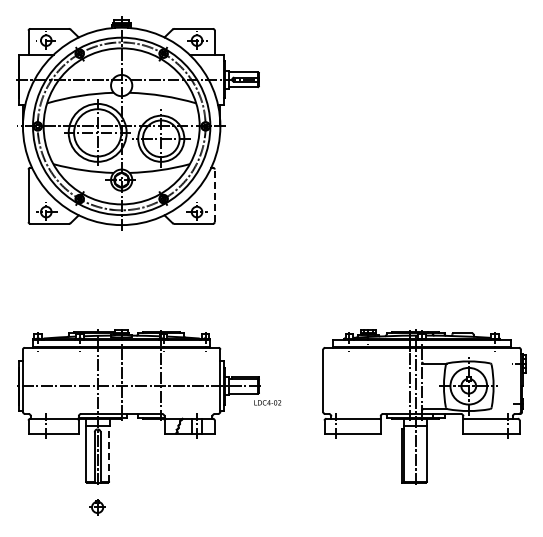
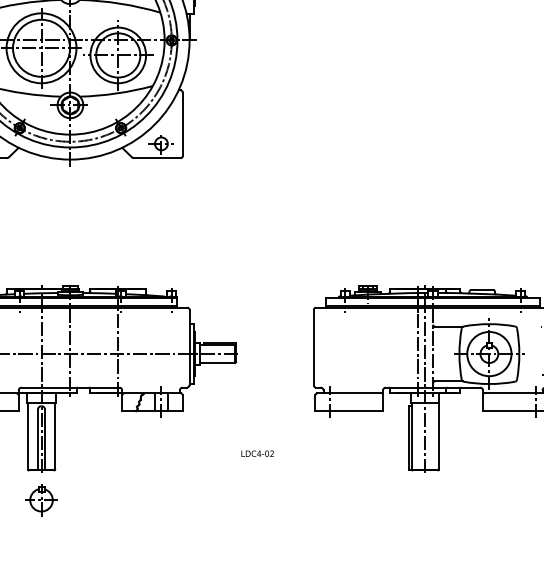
line: (214, 195) -> (182, 123), dashed -> solid
text: (267, 402) -> (257, 453), moved
line: (108, 454) -> (54, 436), dashed -> solid
part: (97, 507) -> (41, 500), size x1.67

